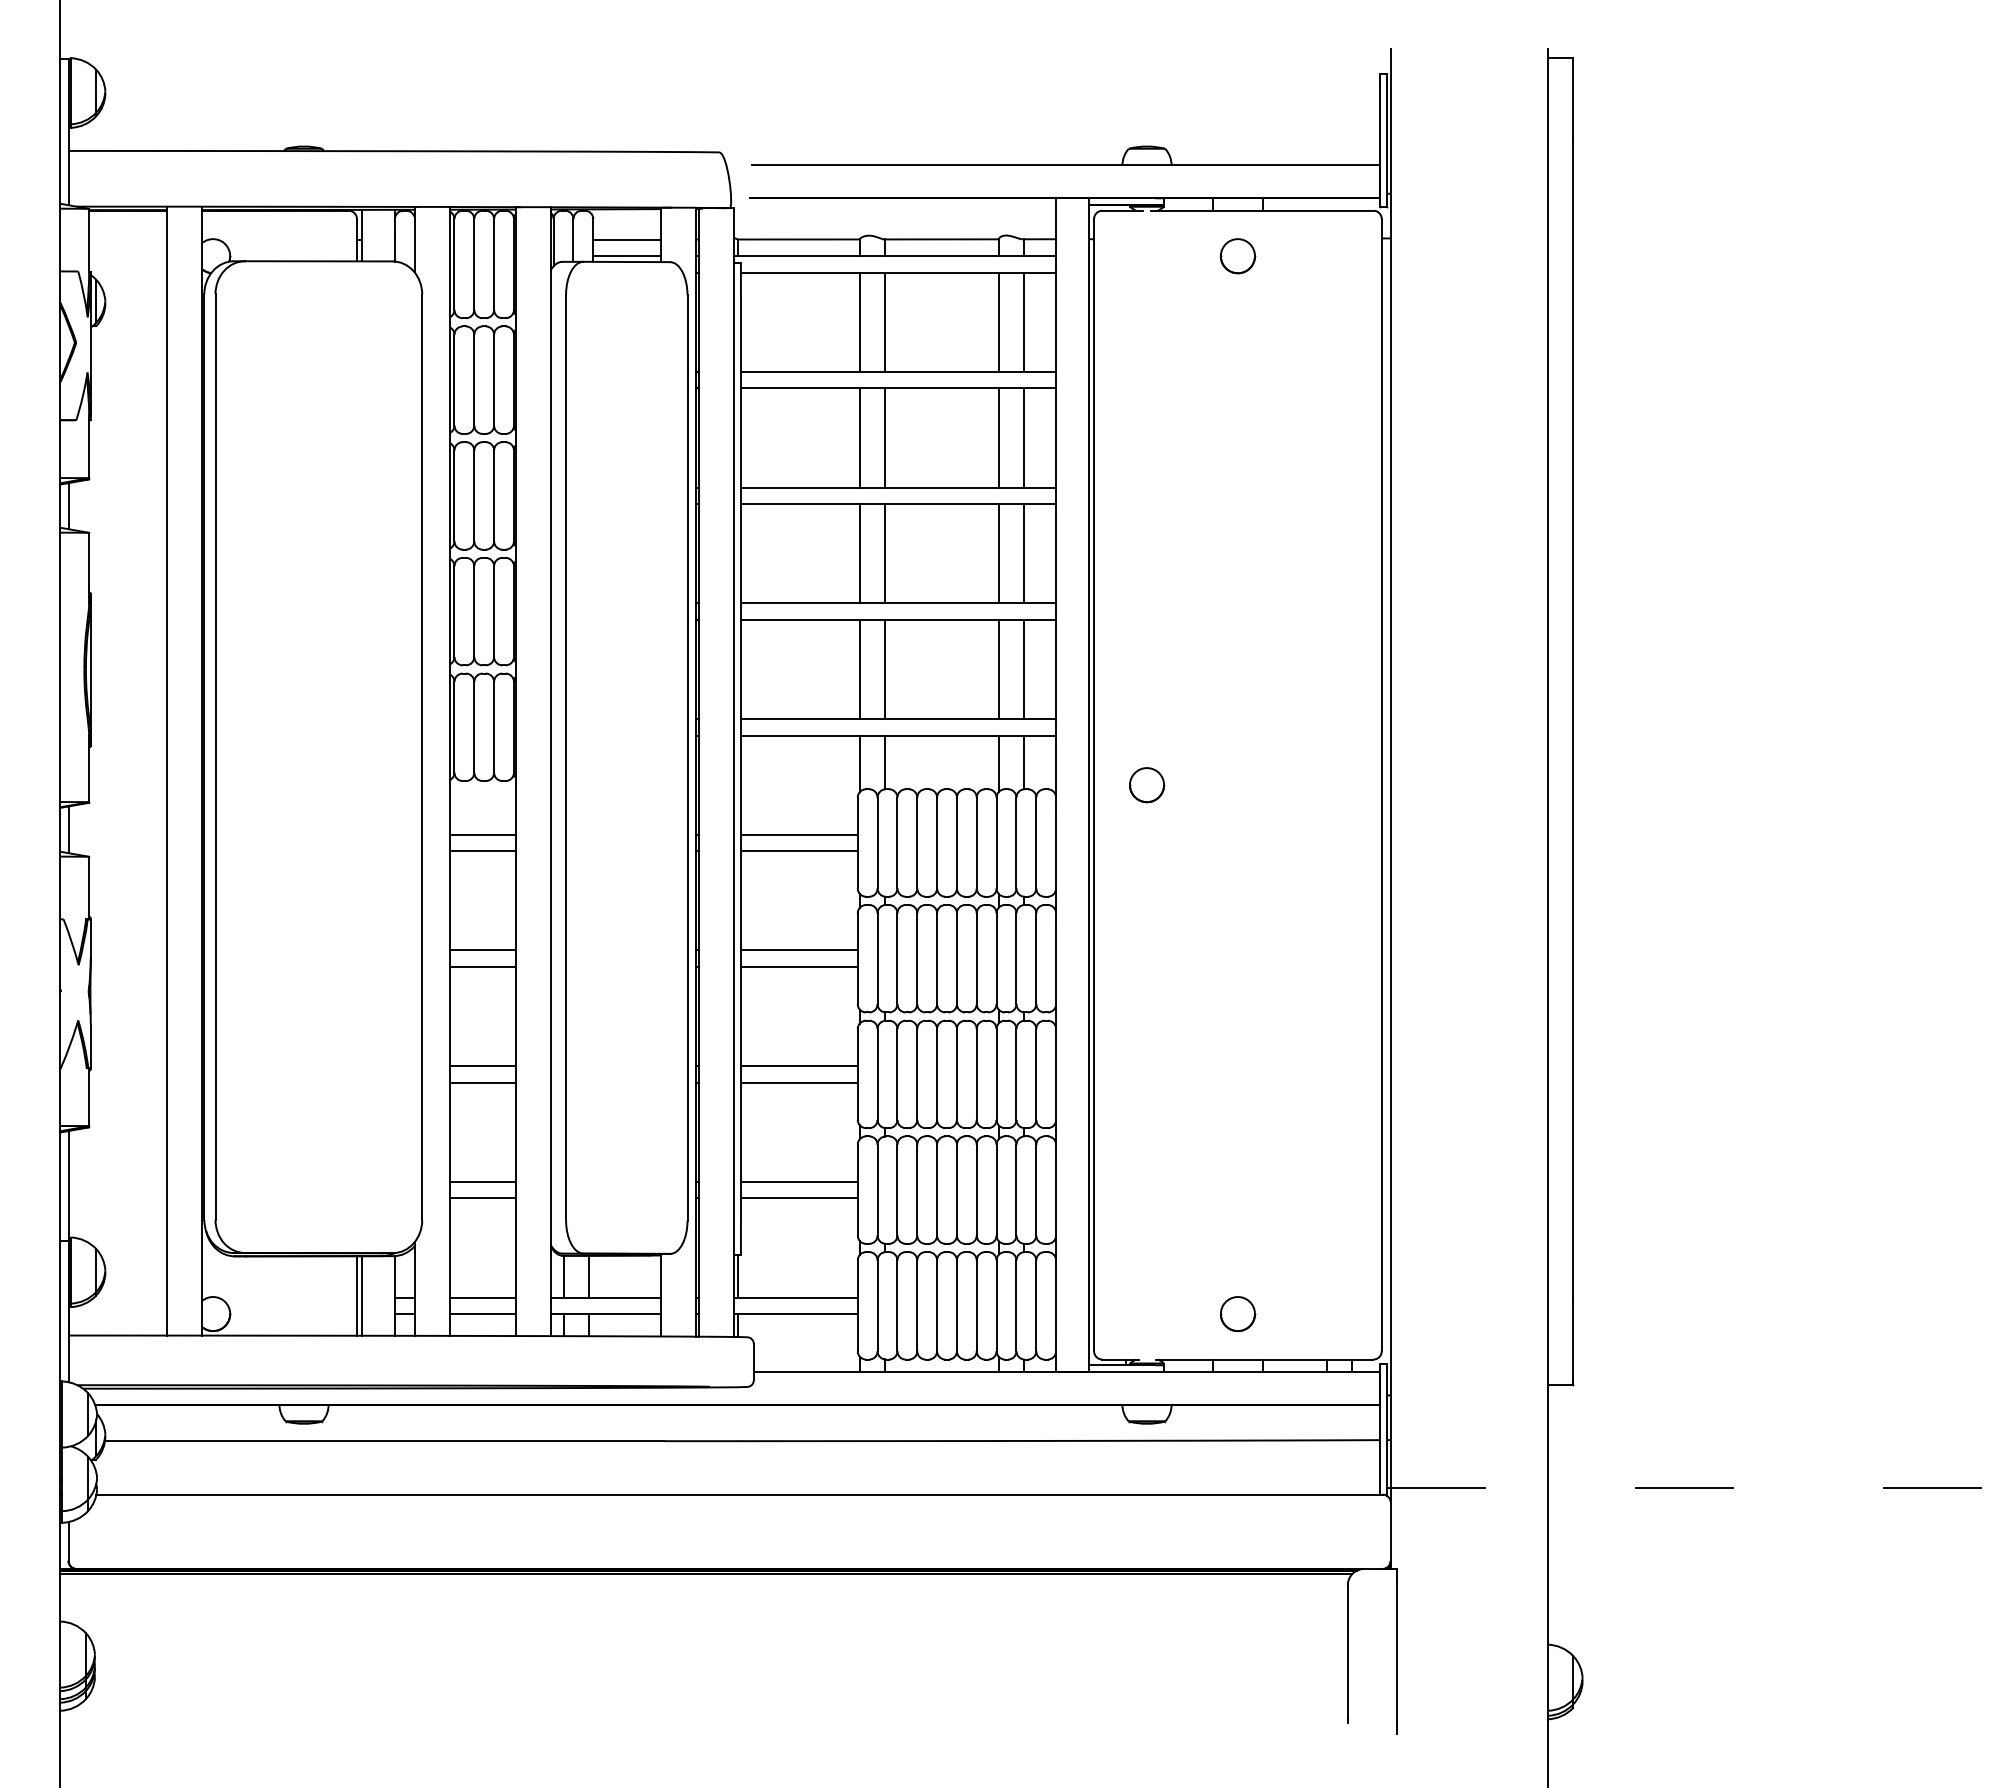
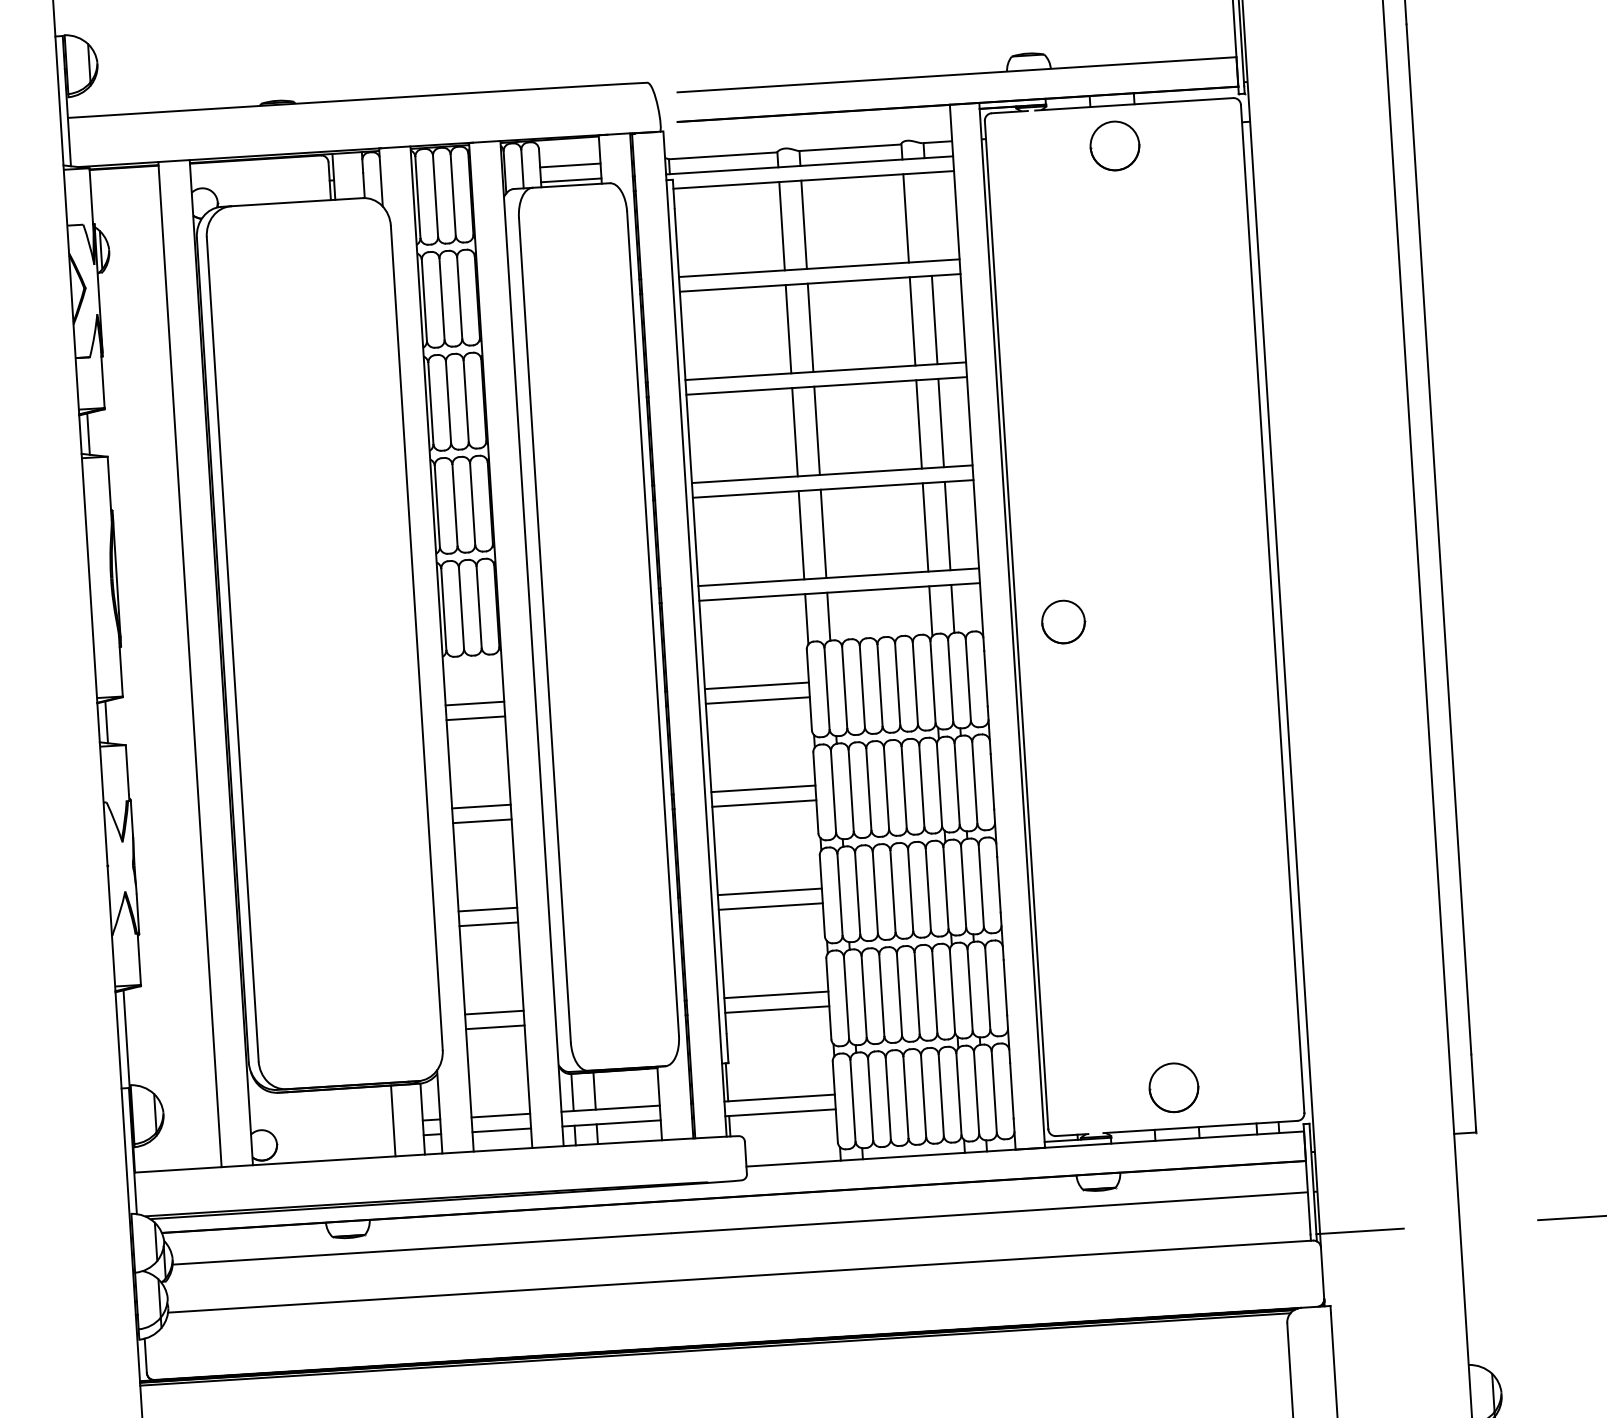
part: (1237, 256) -> (1114, 146), size x1.6
line: (1023, 321) -> (927, 216), removed
part: (1147, 785) -> (1064, 622), size x1.4
line: (356, 1295) -> (388, 1120), removed
part: (1238, 1314) -> (1174, 1088), size x1.6

